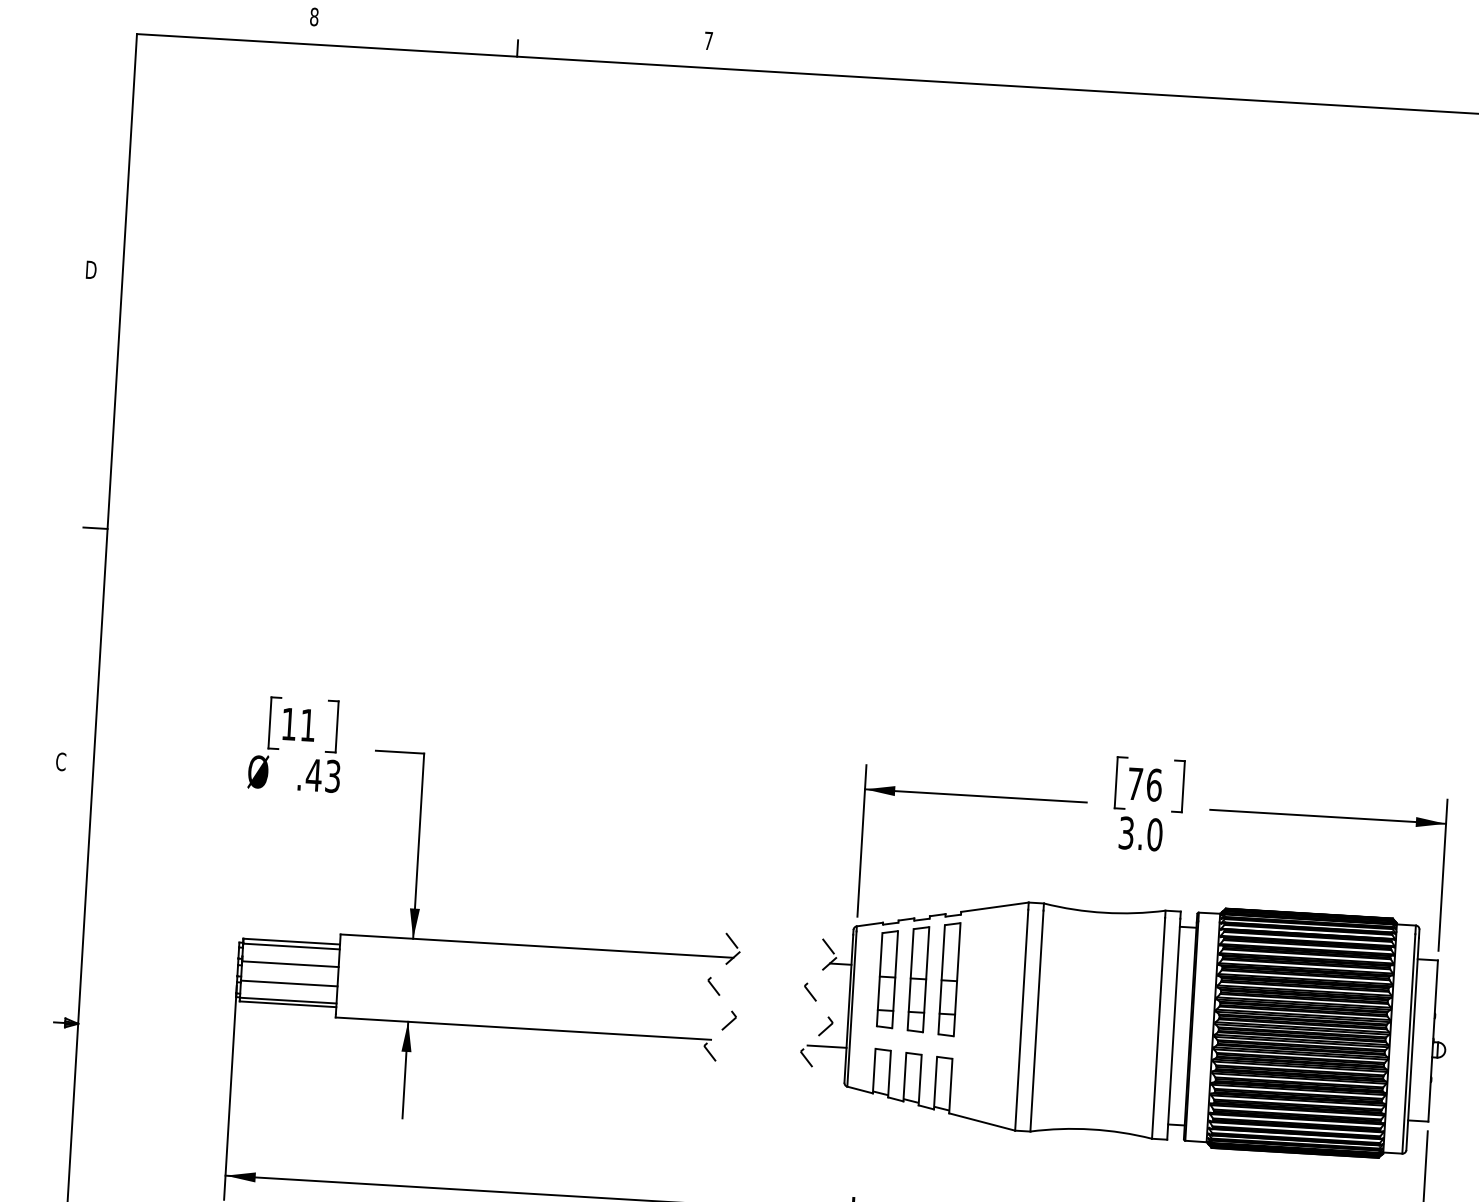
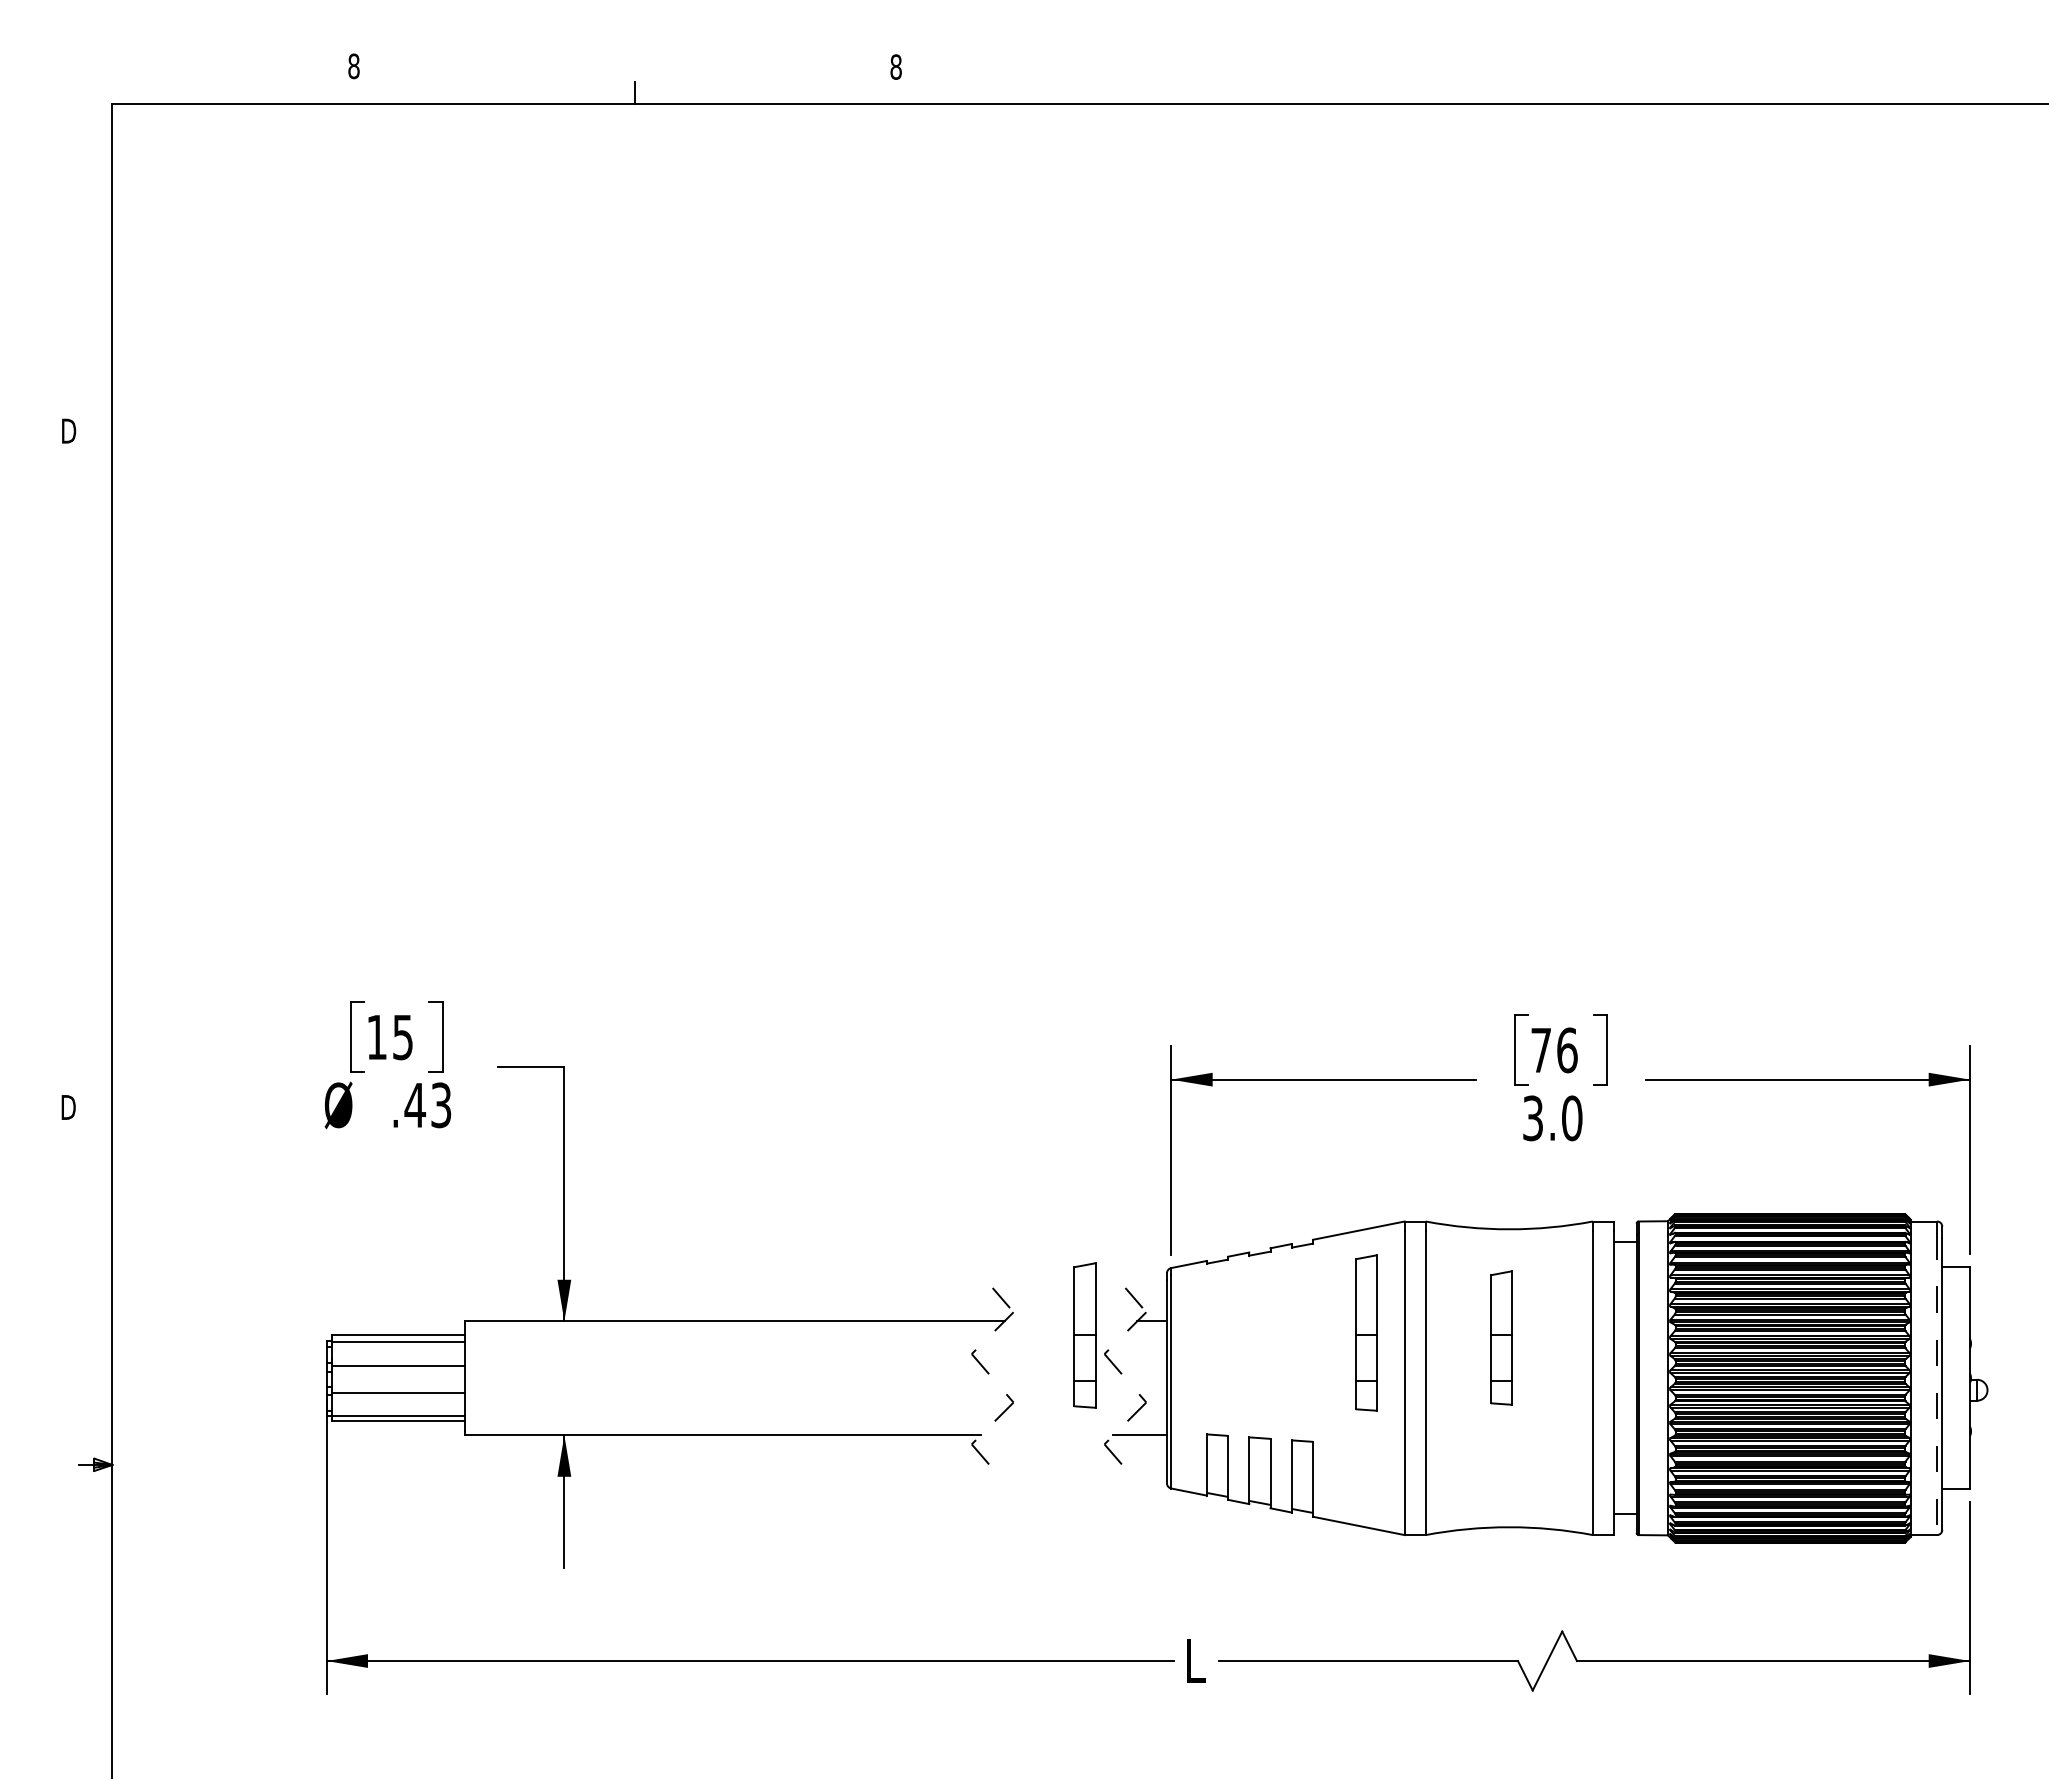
text: (708, 40) -> (895, 66), 7 -> 8
line: (95, 528) -> (95, 784), removed
text: (307, 725) -> (402, 1037), 11 -> 15
text: (61, 761) -> (67, 1107), C -> D
part: (887, 978) -> (1501, 1337), moved
part: (949, 978) -> (1366, 1332), moved
part: (918, 979) -> (1084, 1335), moved
line: (1409, 1044) -> (1937, 1384), solid -> dashed

